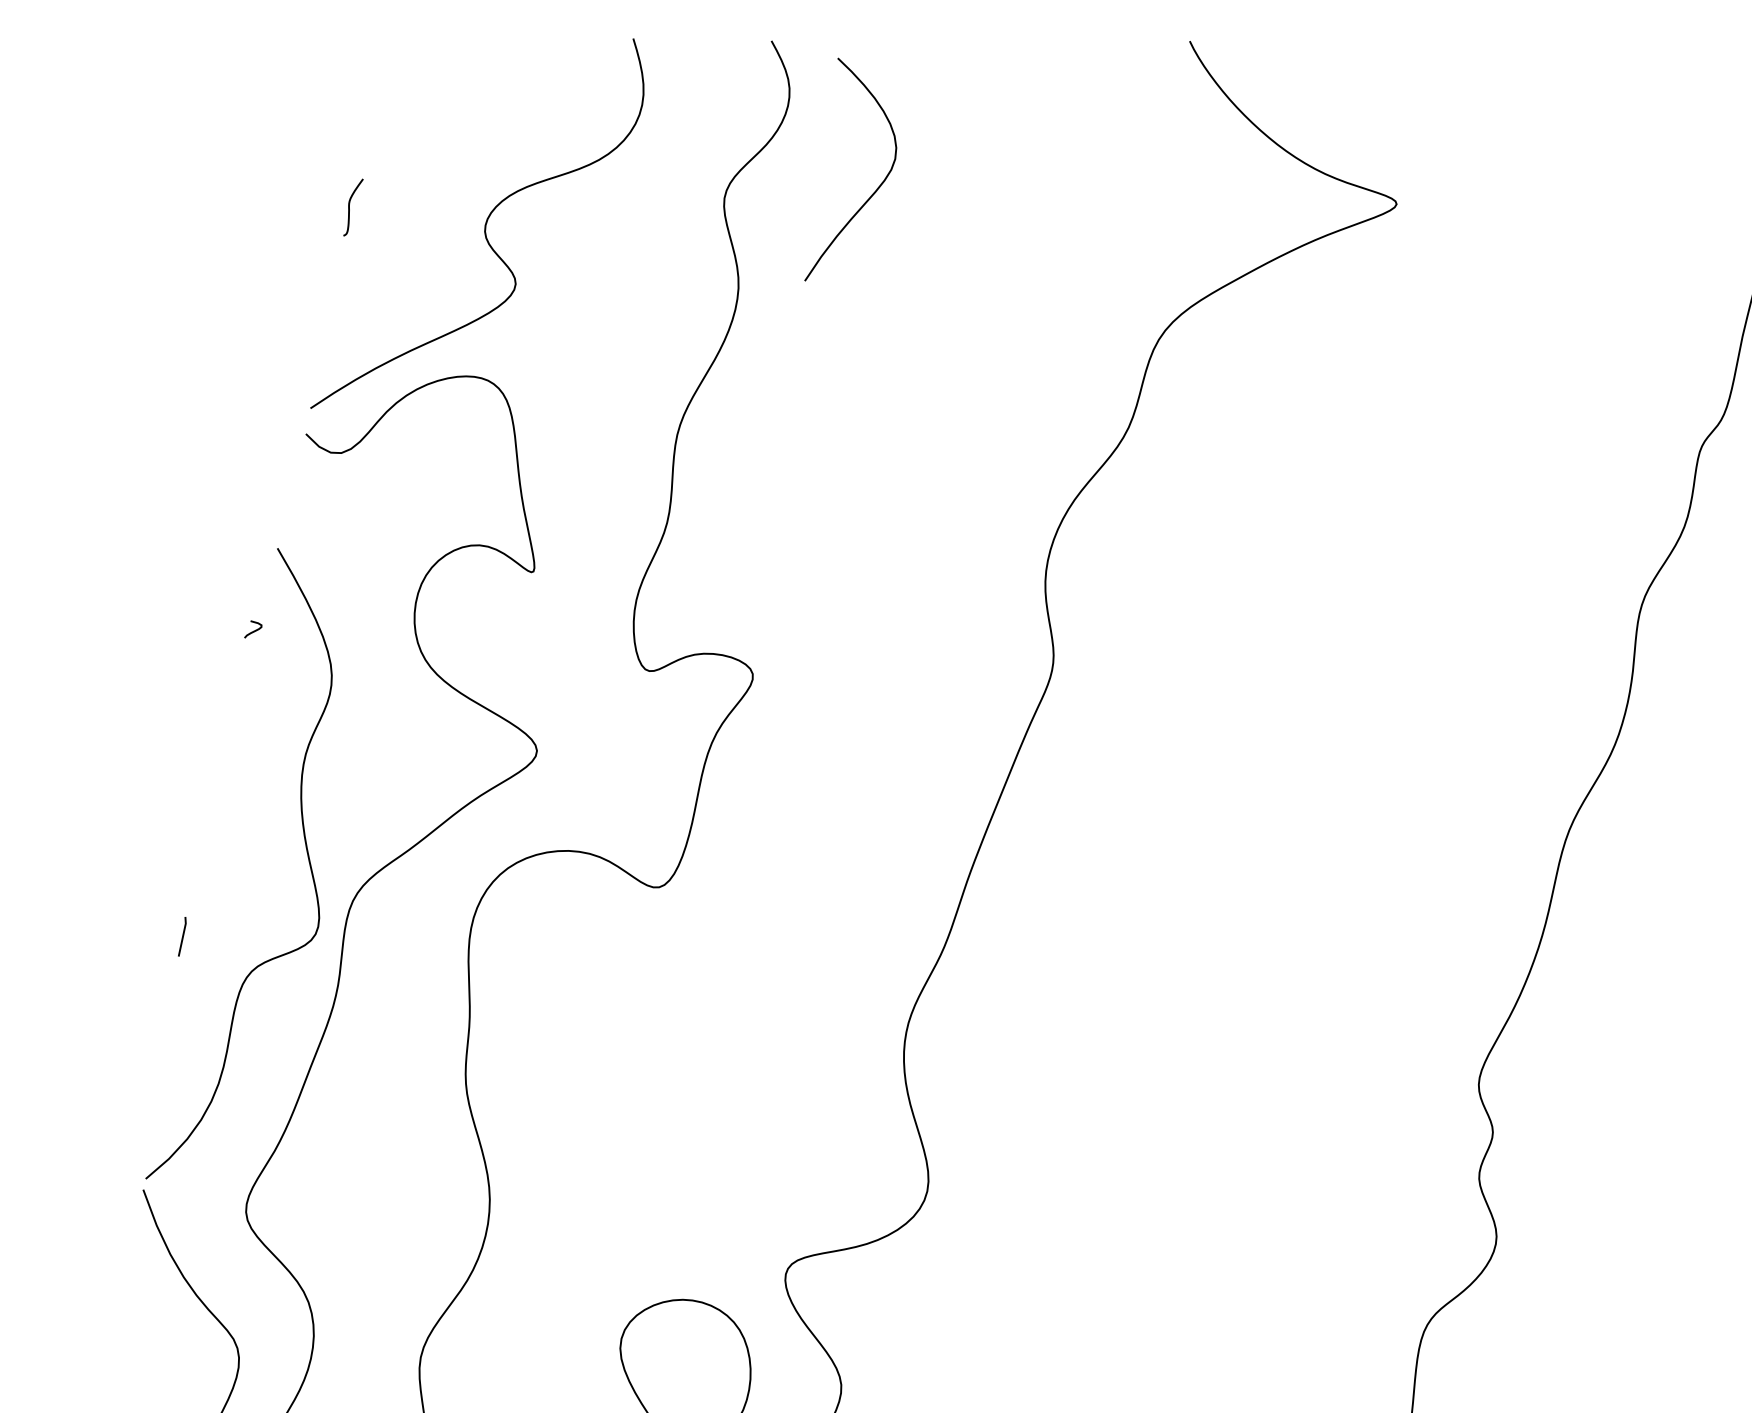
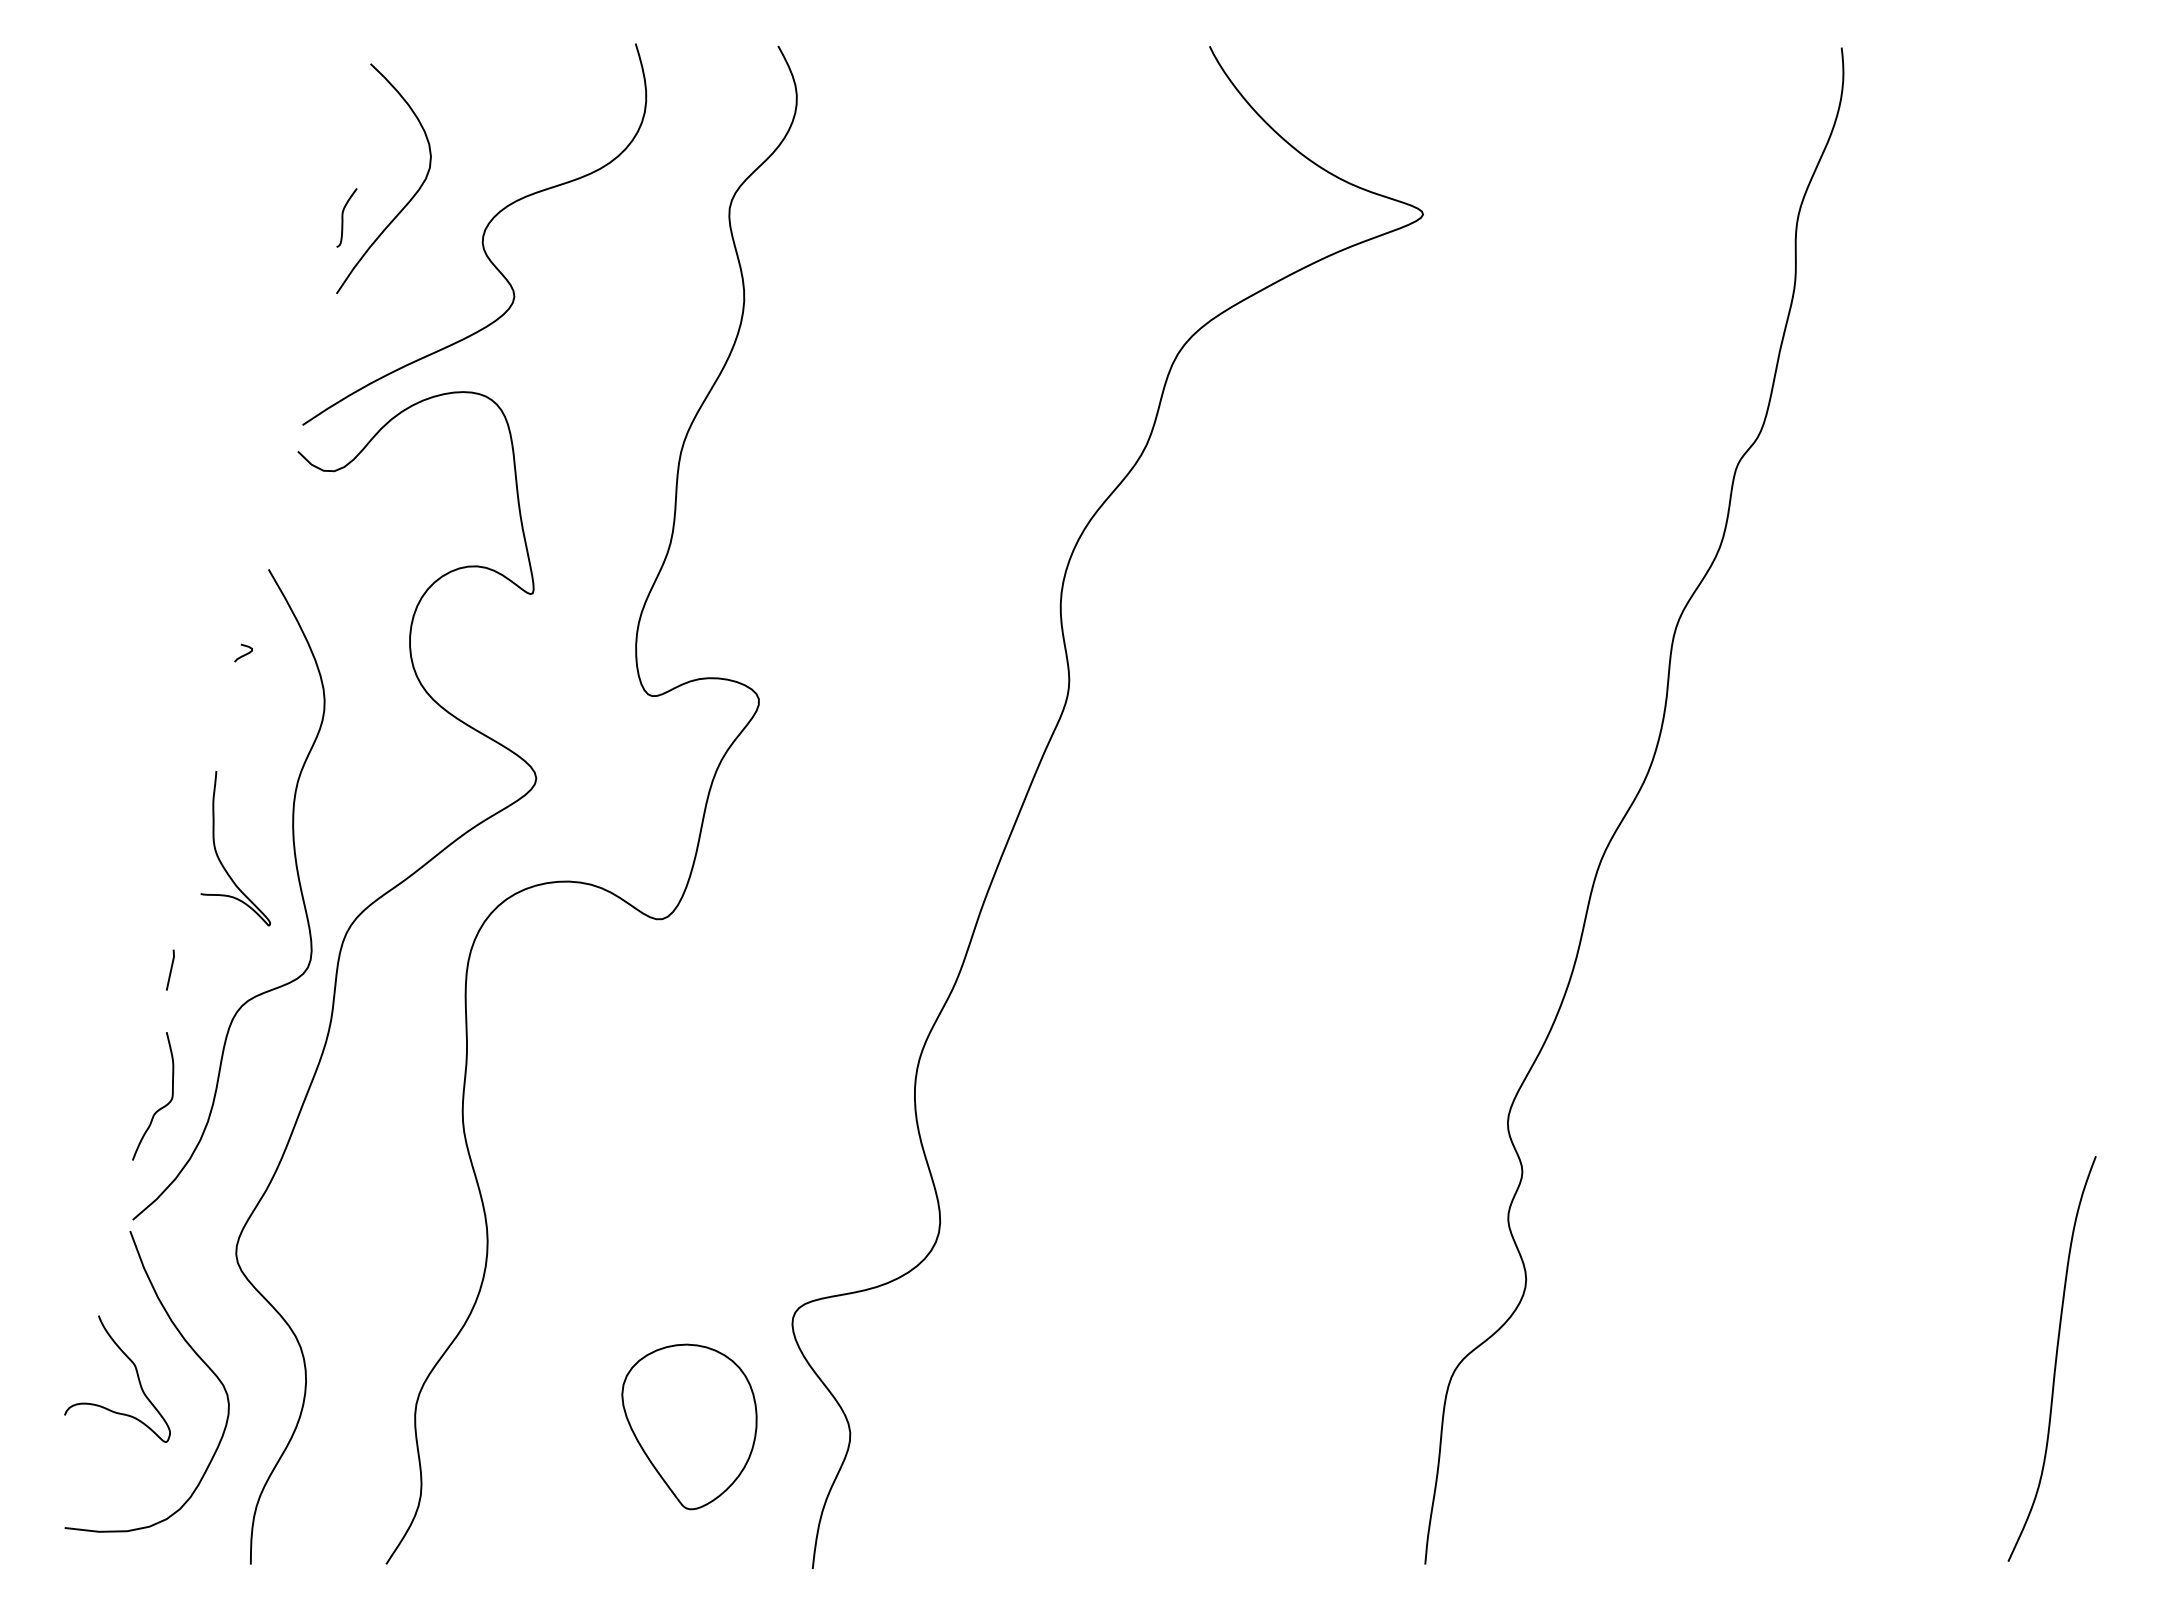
curve: (876, 188) -> (410, 198), moved
curve: (229, 827) -> (219, 857), added
curve: (171, 1070) -> (159, 1108), added
curve: (149, 1328) -> (136, 1374), added

